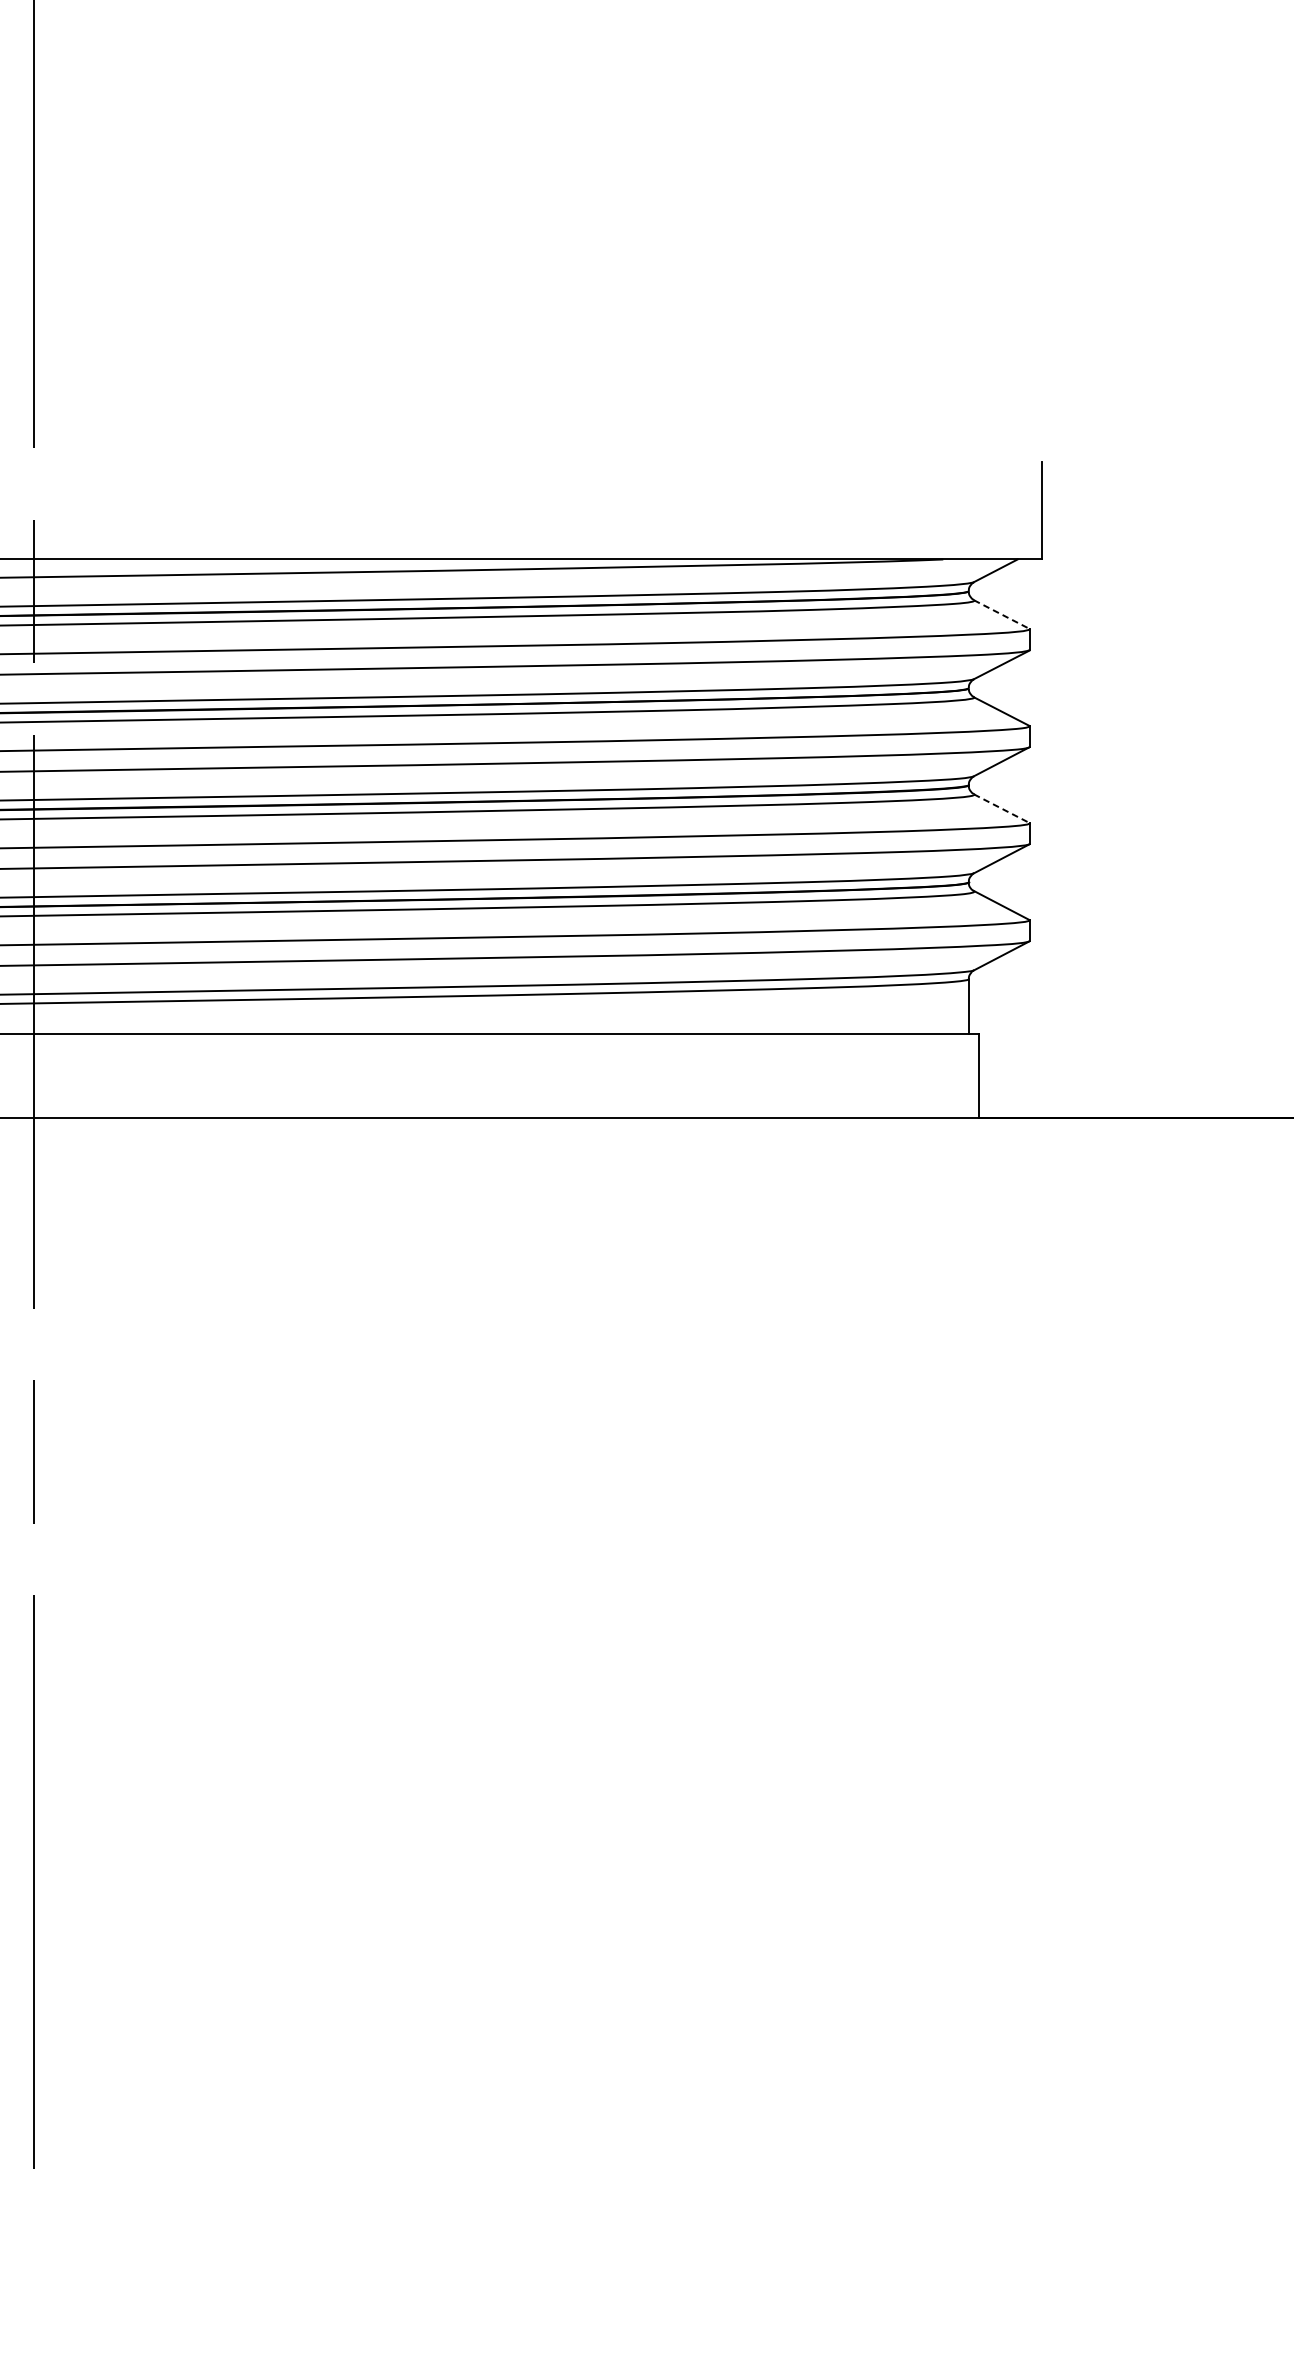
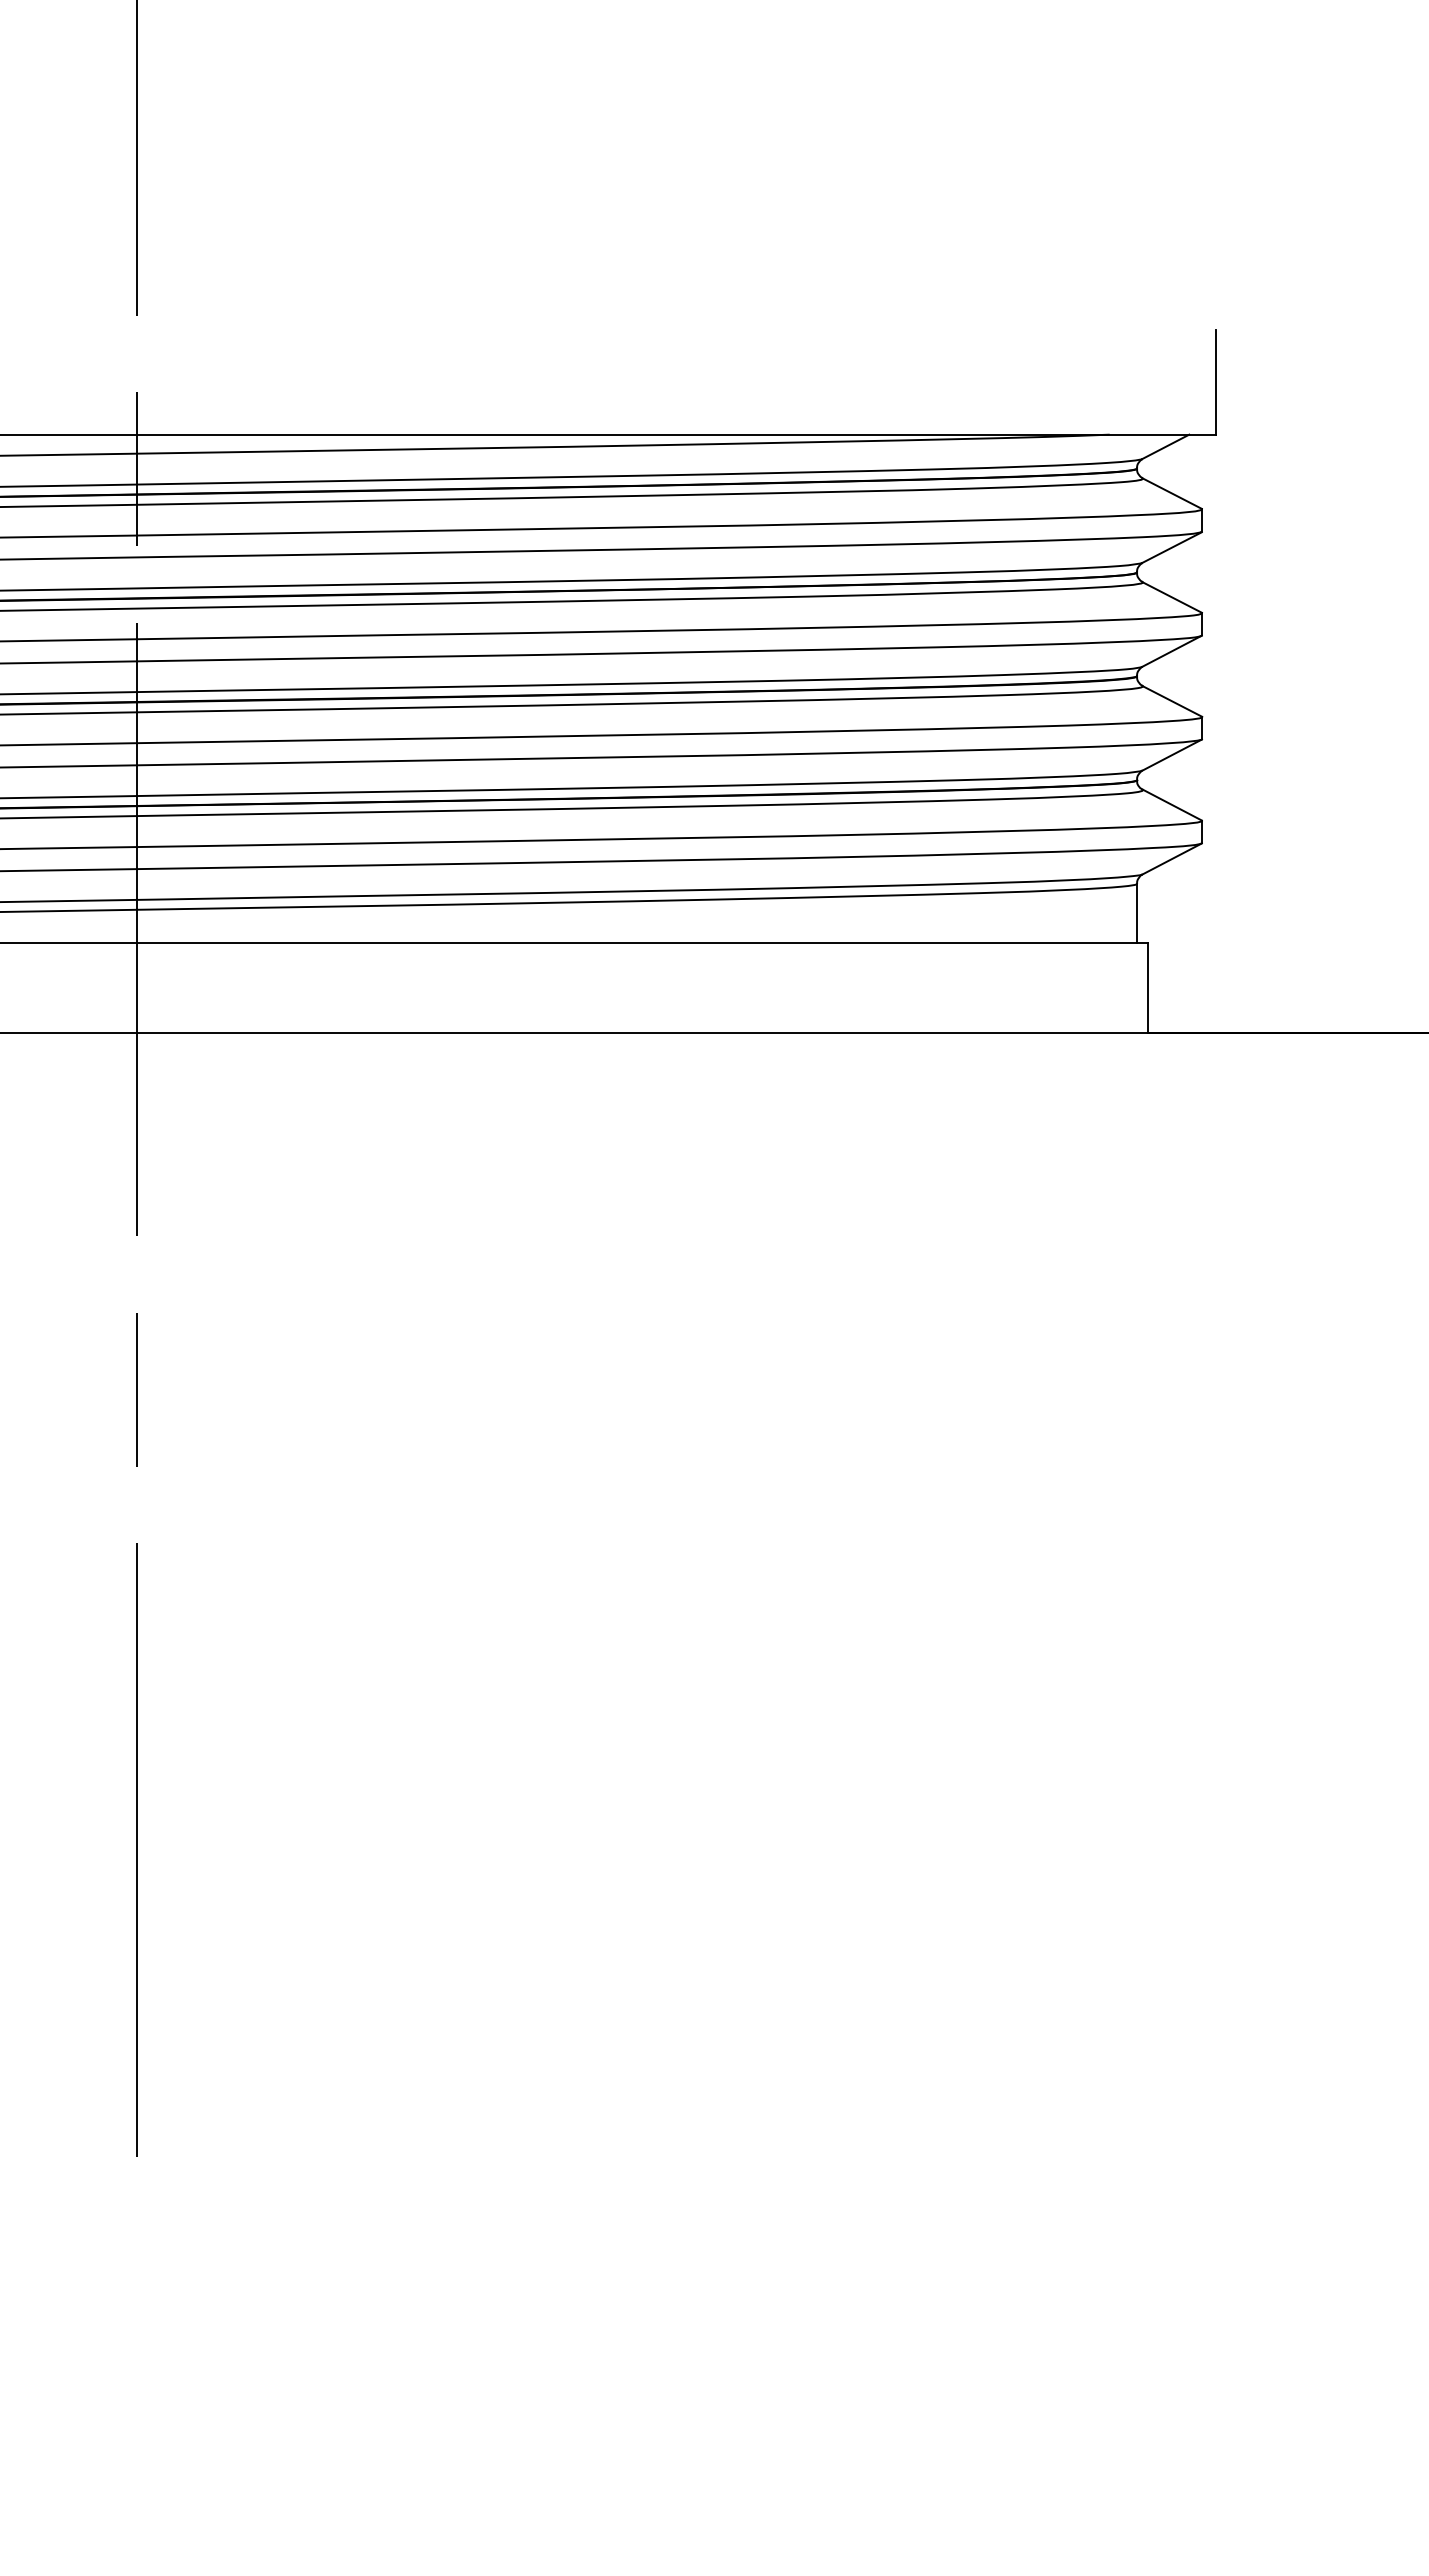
line: (1001, 614) -> (1172, 493), dashed -> solid
line: (1001, 808) -> (1172, 701), dashed -> solid

